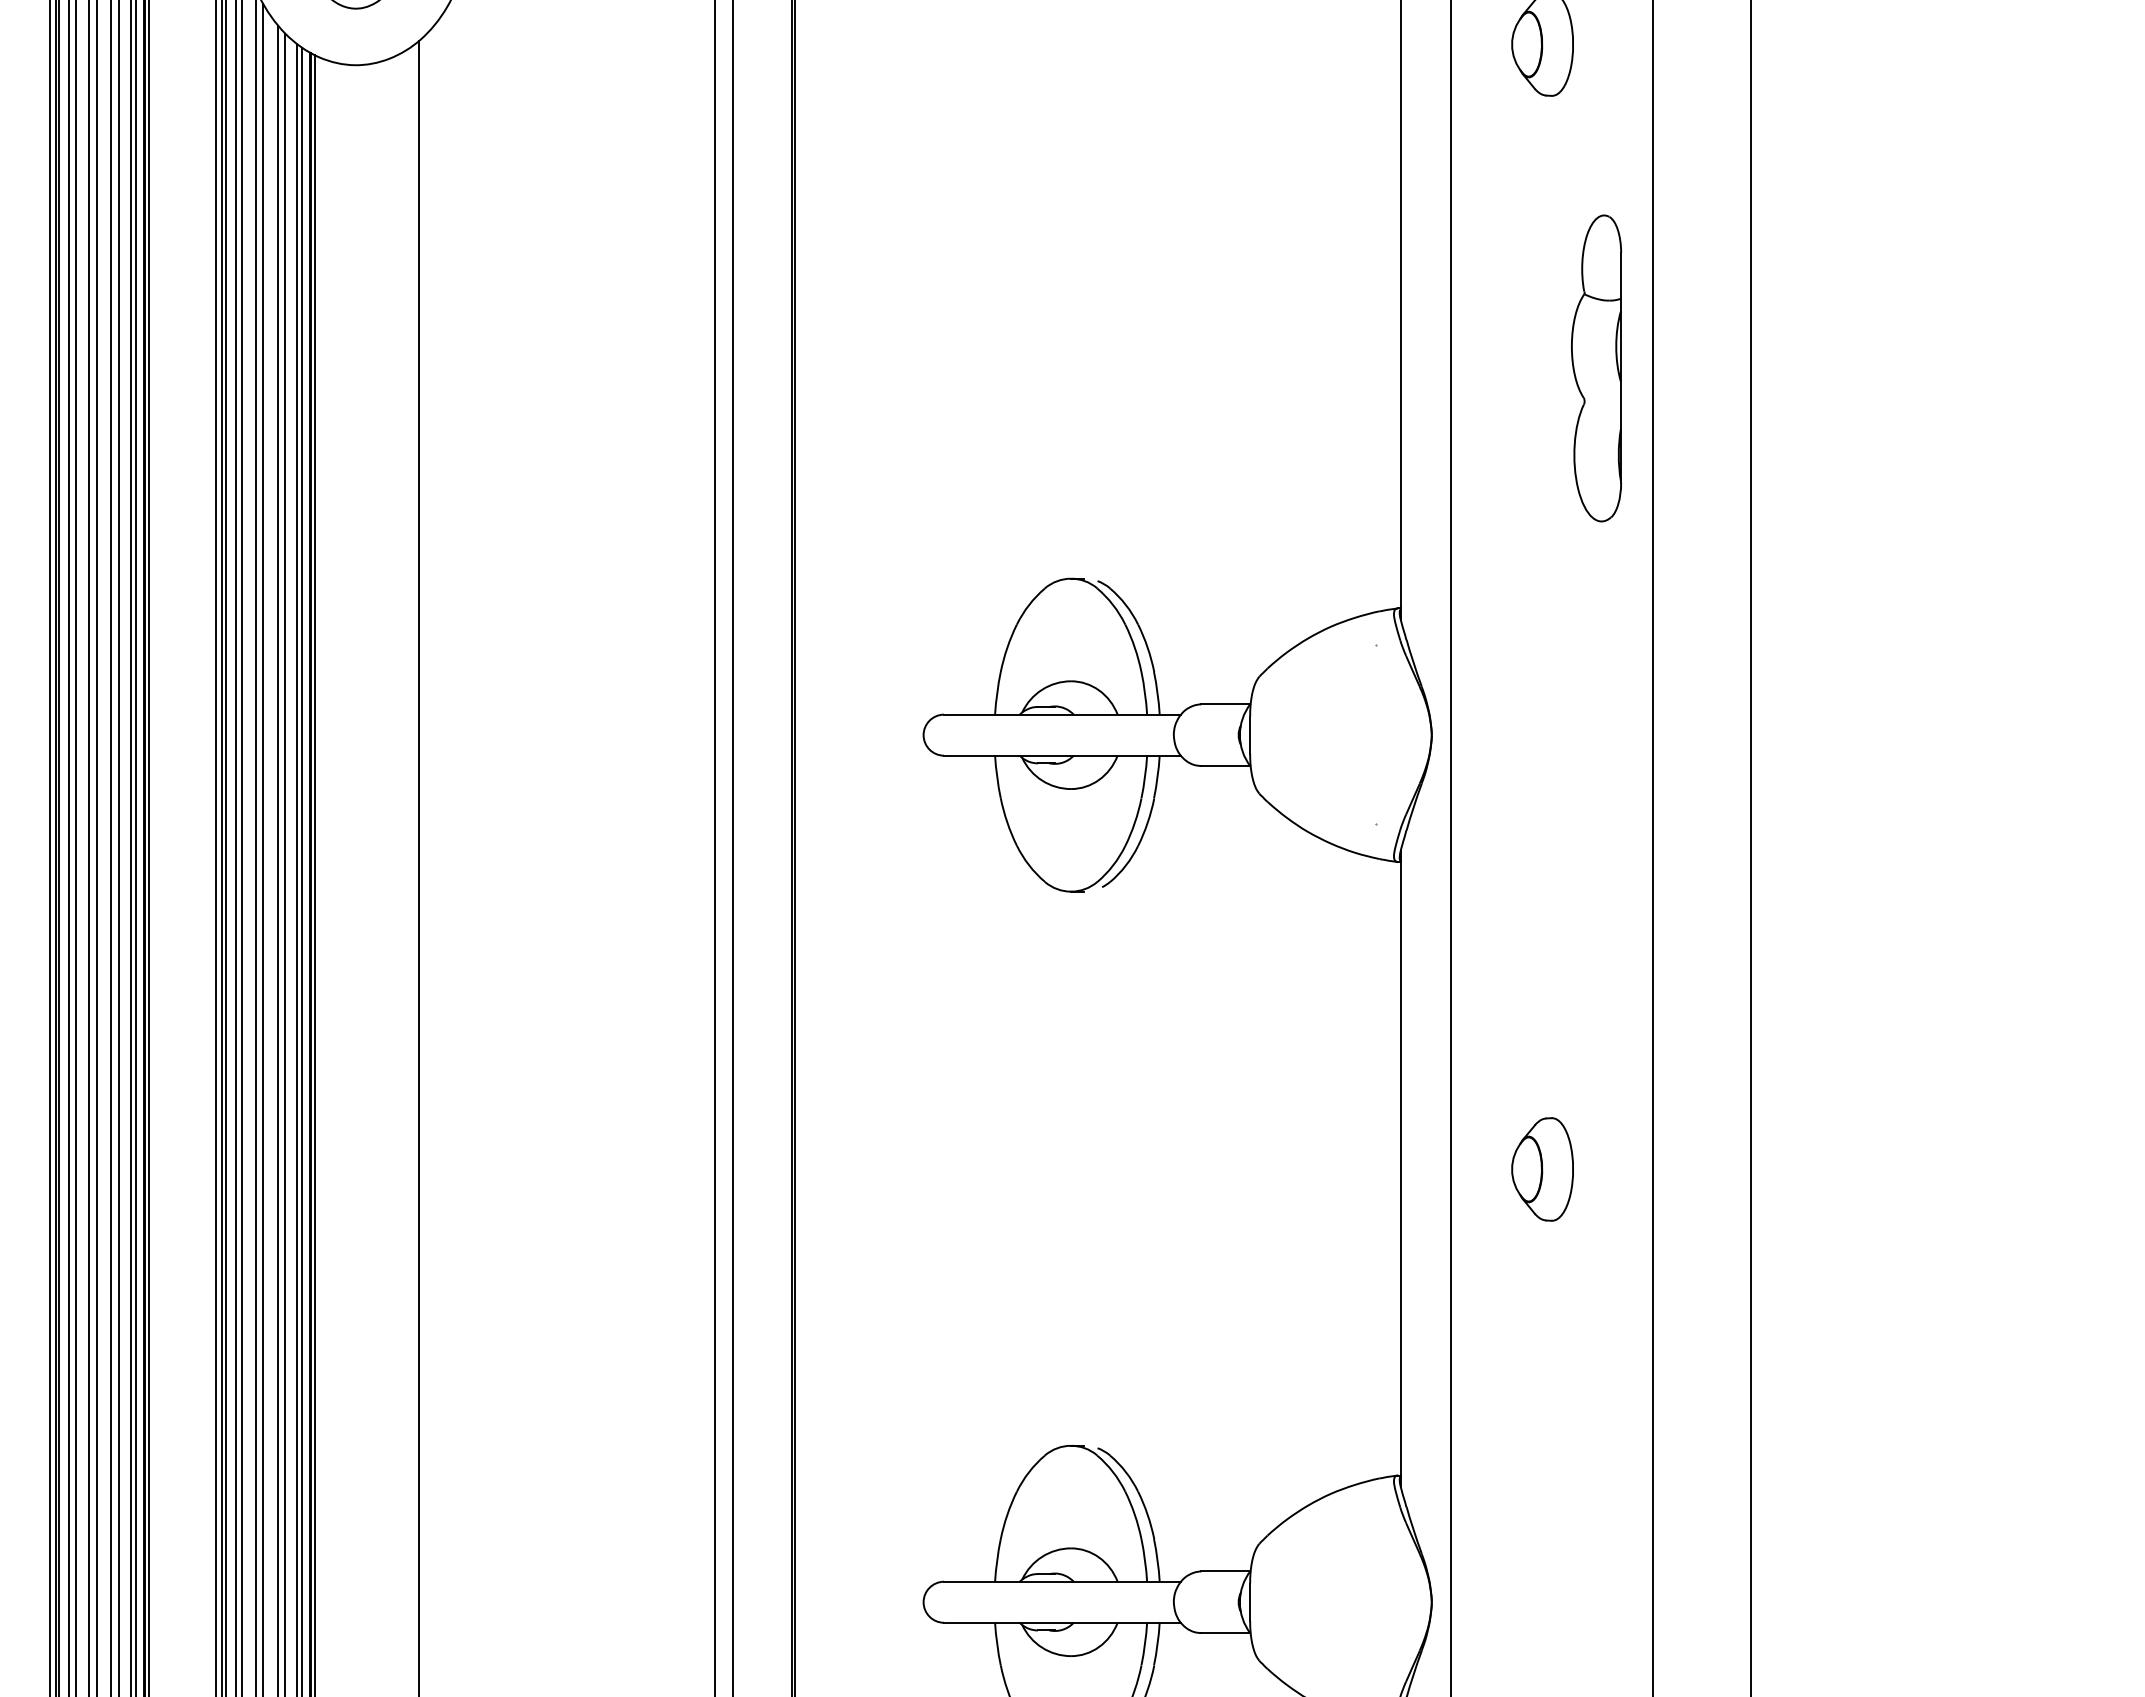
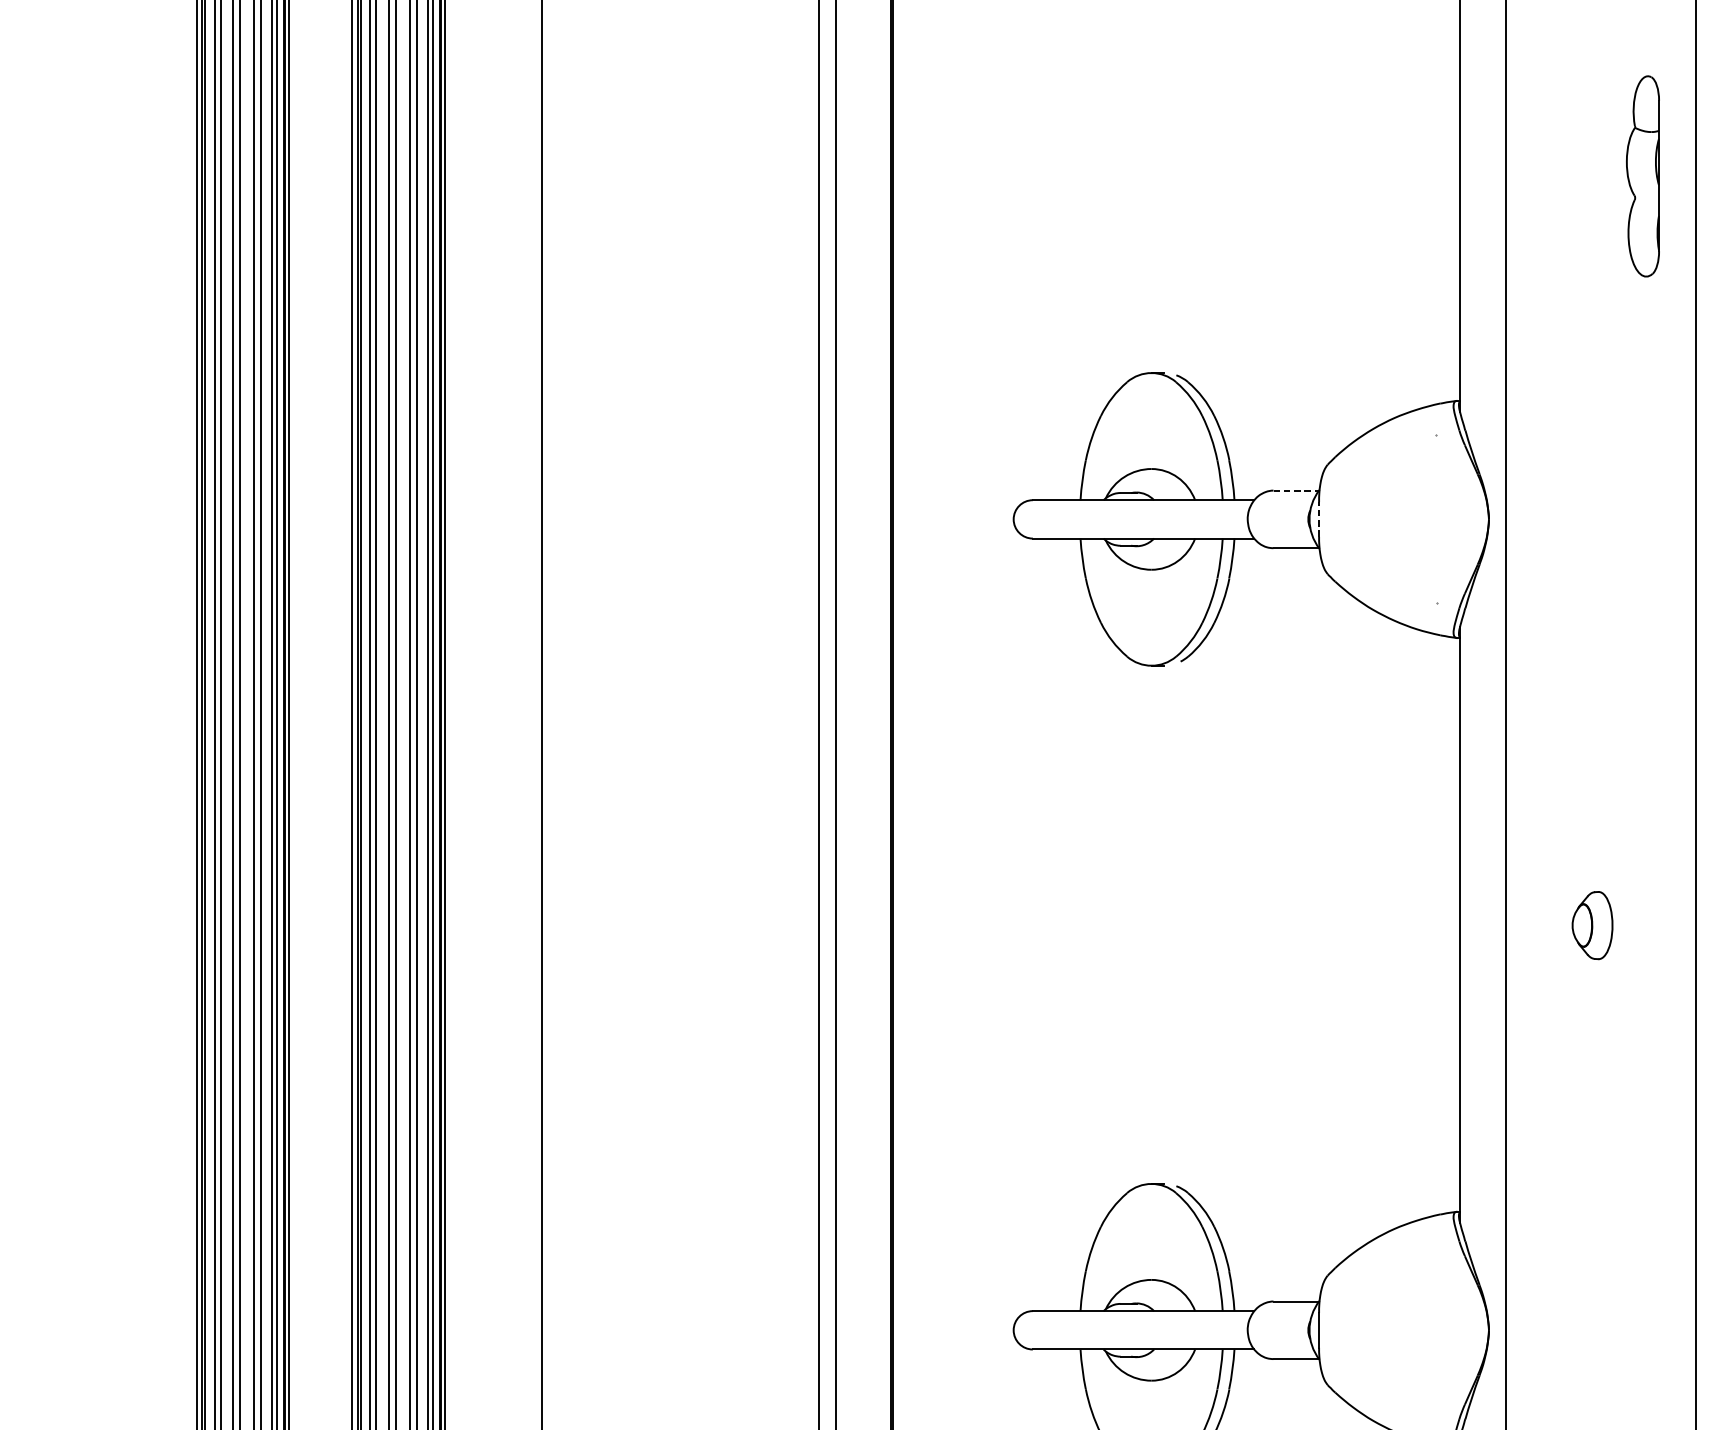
part: (1596, 368) -> (1642, 176), size x0.7
line: (1226, 704) -> (1296, 490), solid -> dashed
line: (1250, 735) -> (1319, 519), solid -> dashed
part: (1542, 1169) -> (1592, 925), size x0.7

